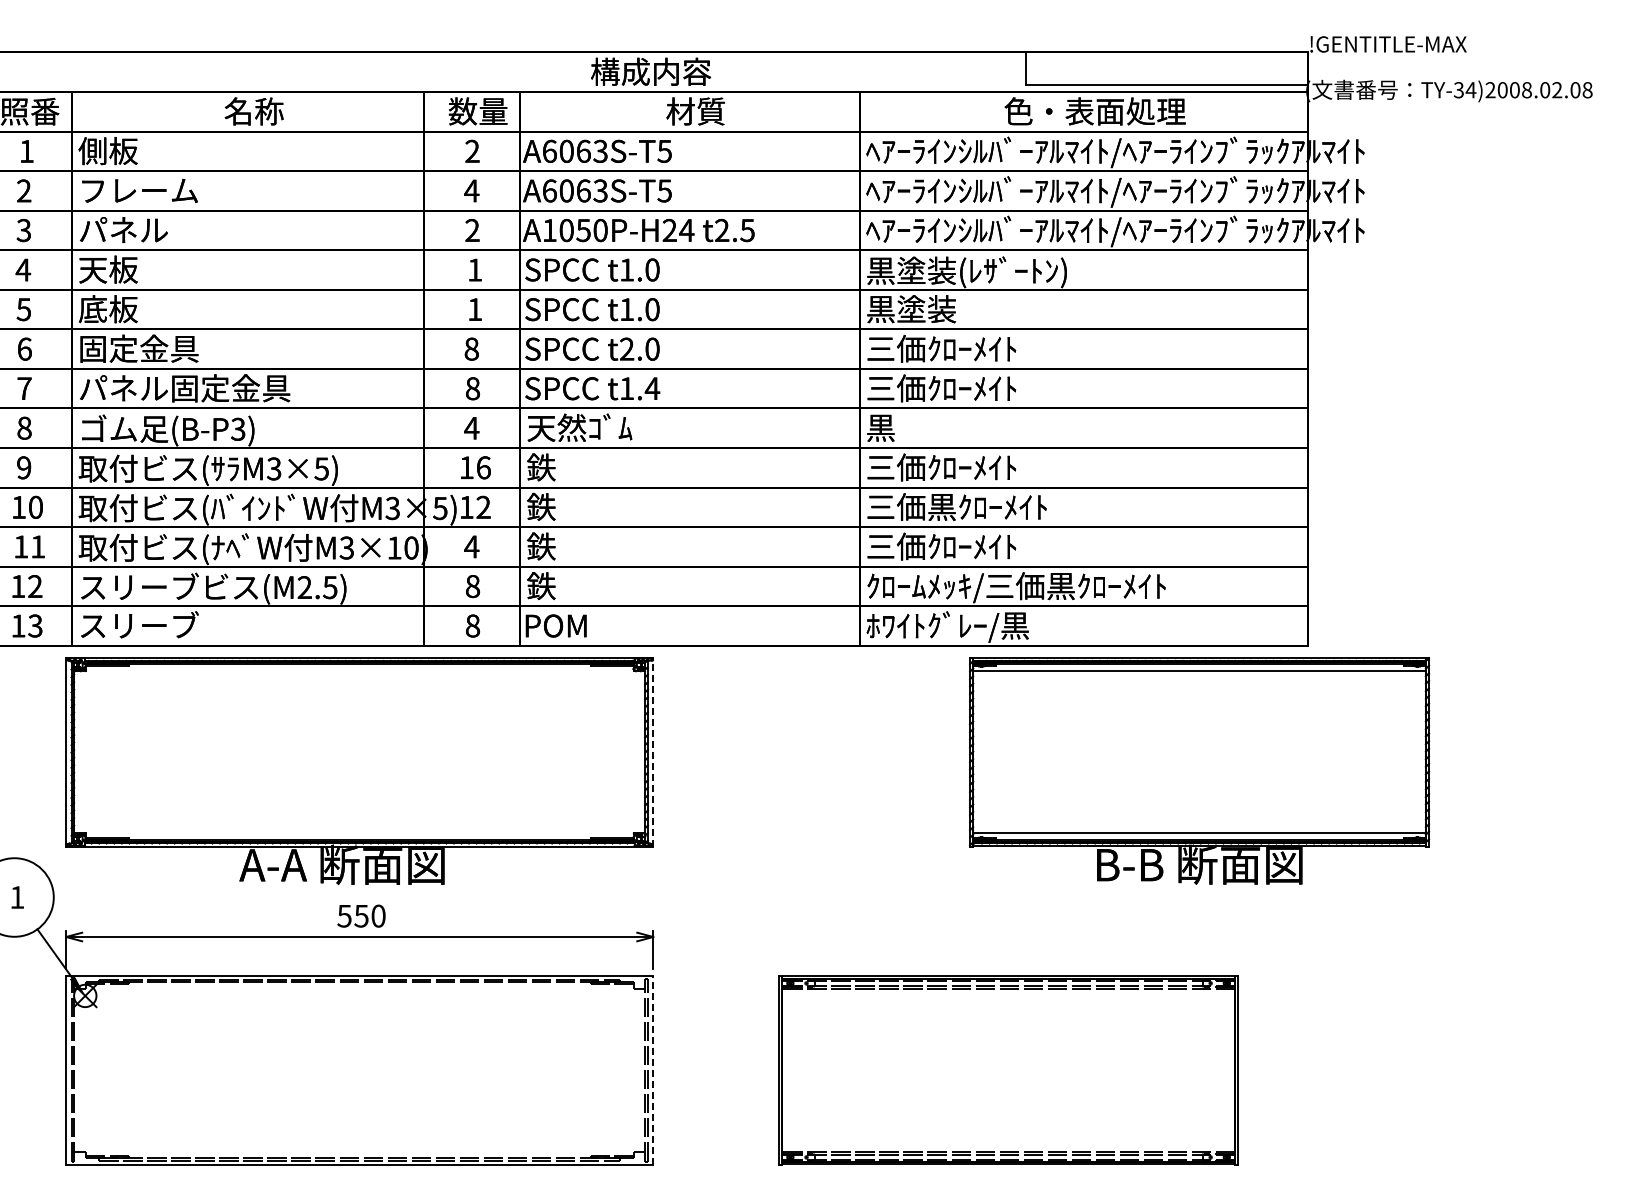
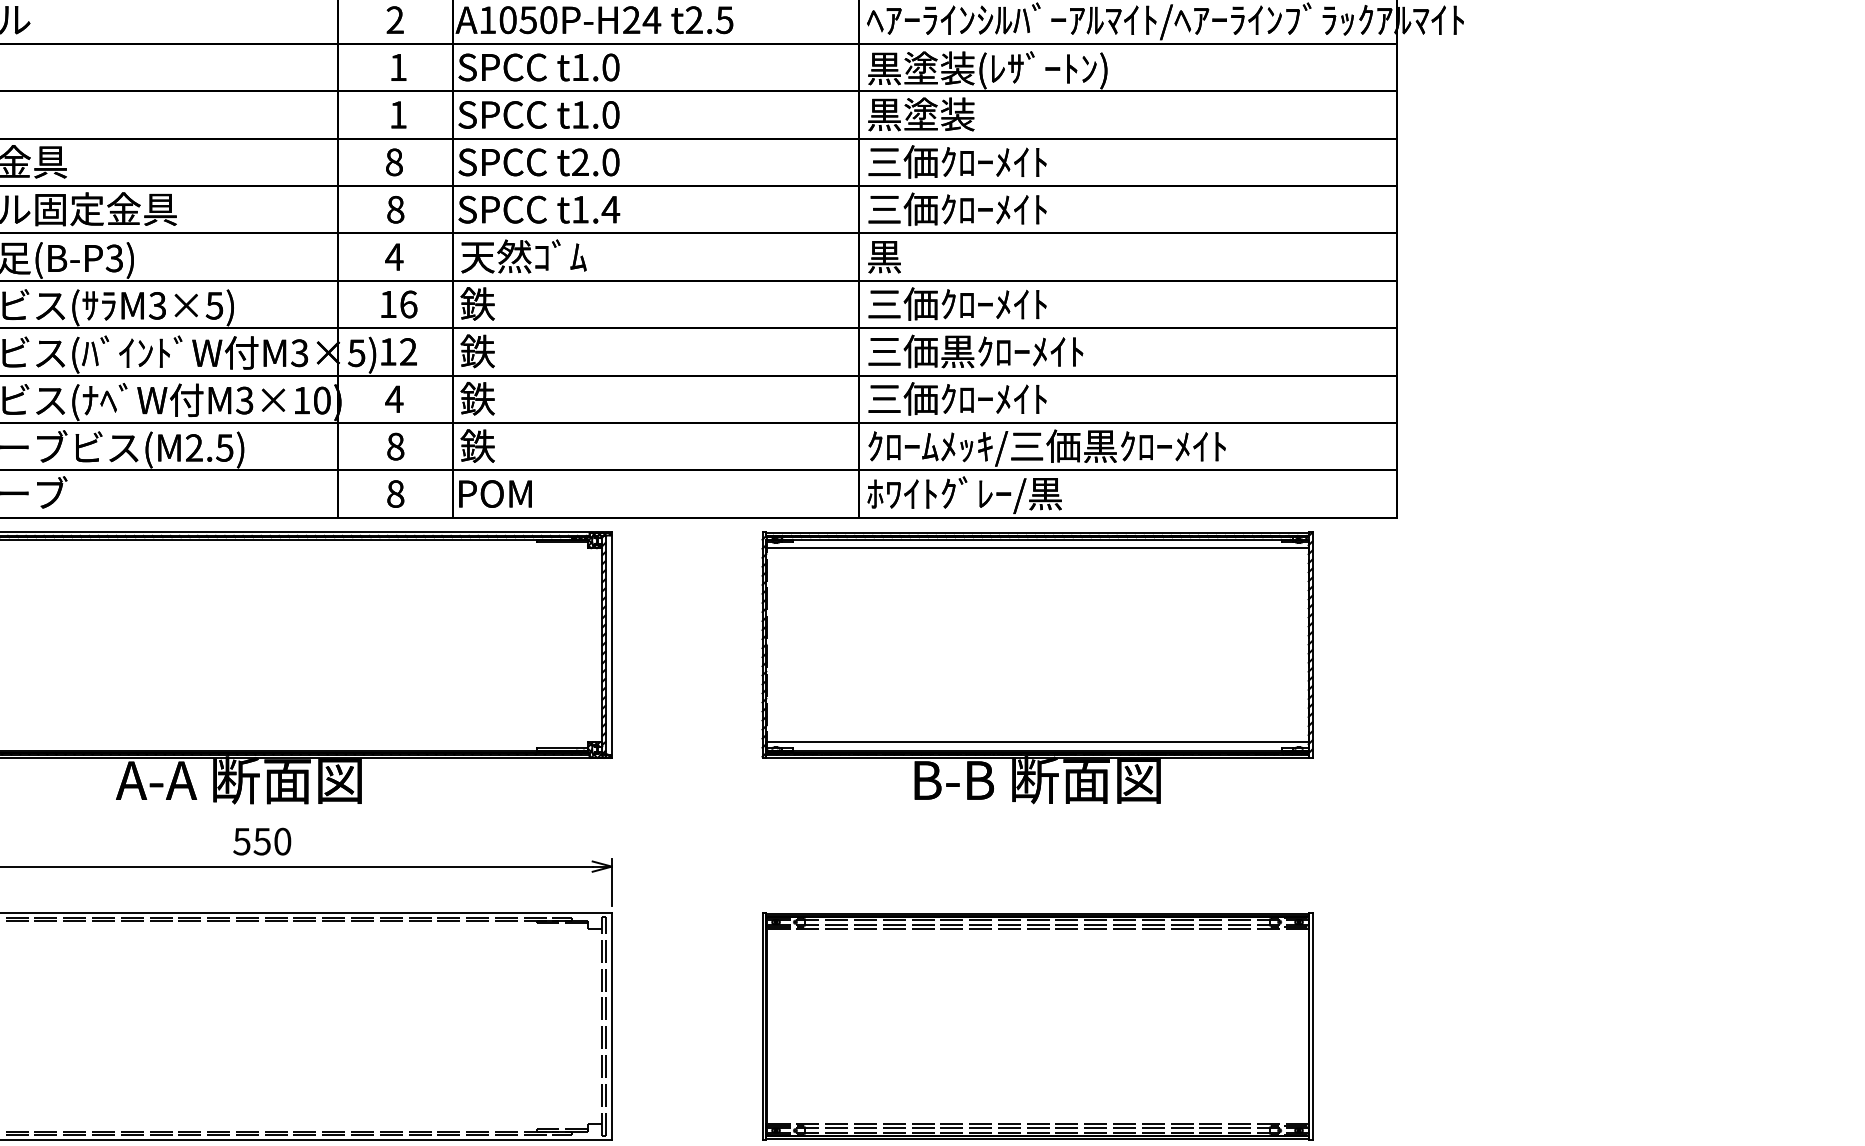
line: (653, 751) -> (612, 644), dashed -> solid
part: (1199, 770) -> (1037, 667), moved
line: (653, 1069) -> (612, 1025), dashed -> solid

